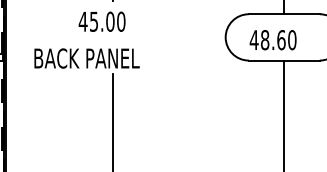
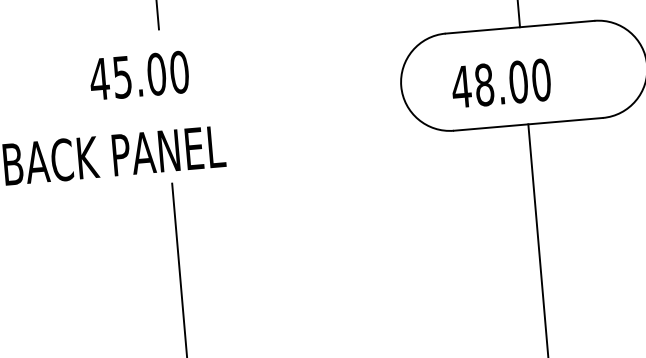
text: (281, 40) -> (518, 82), 48.60 -> 48.00

